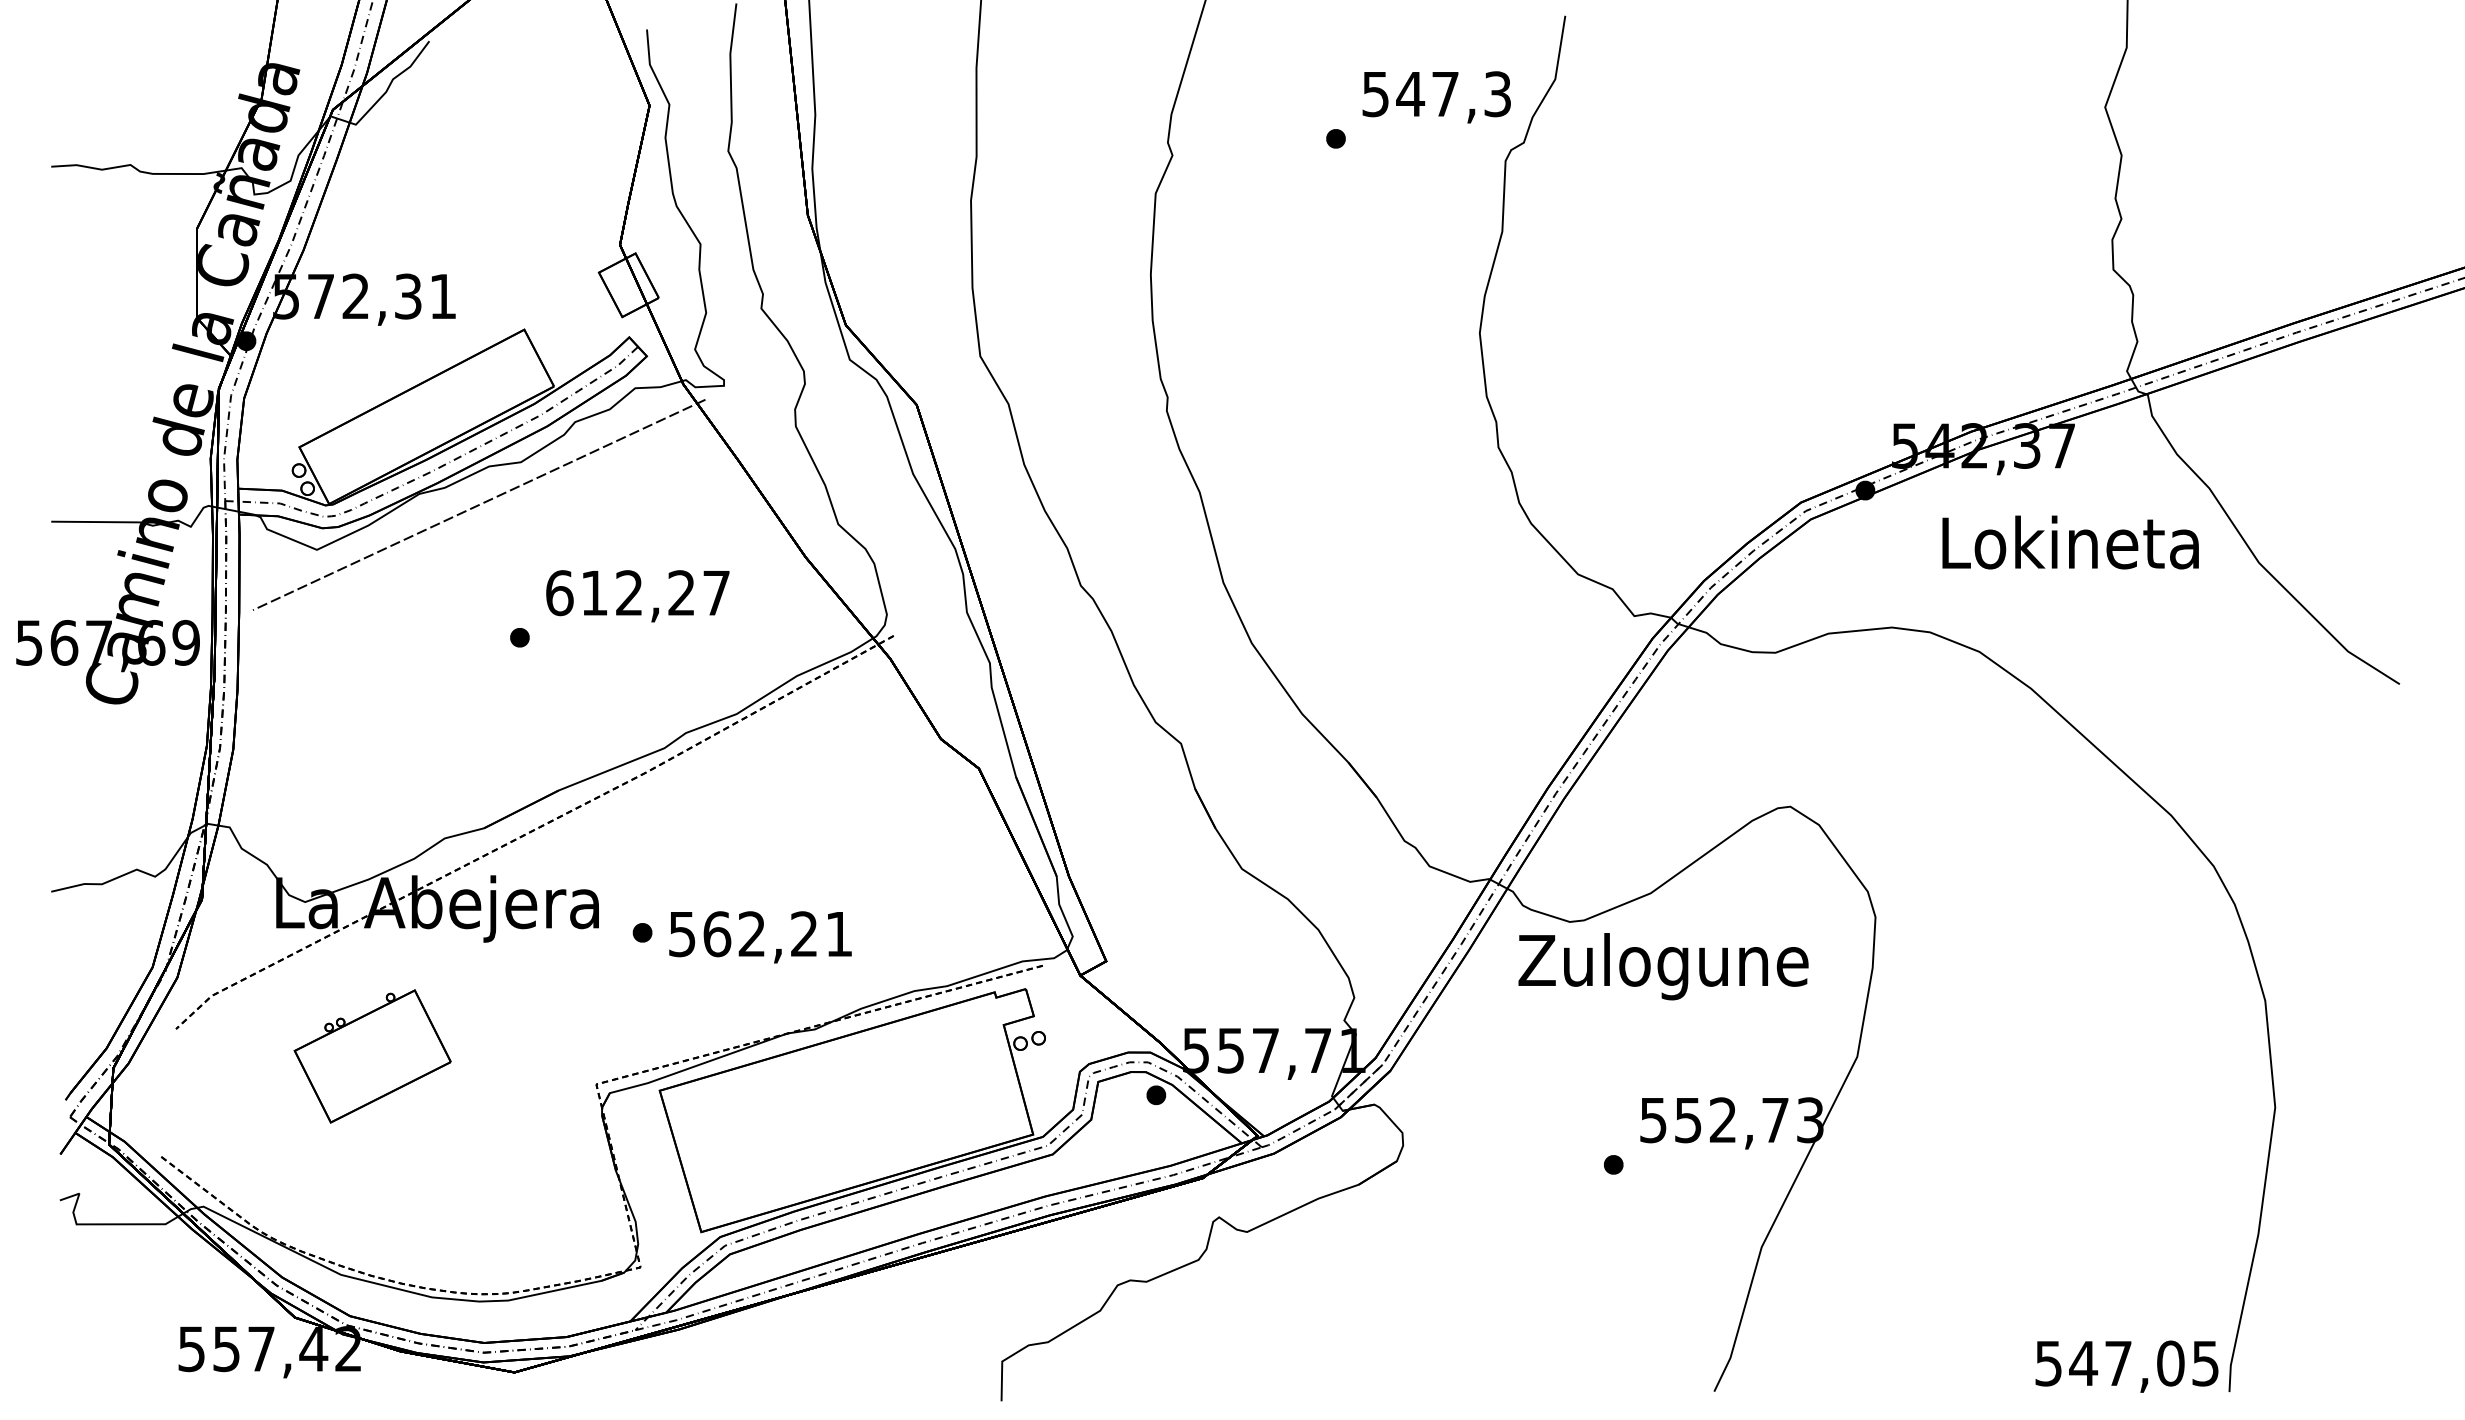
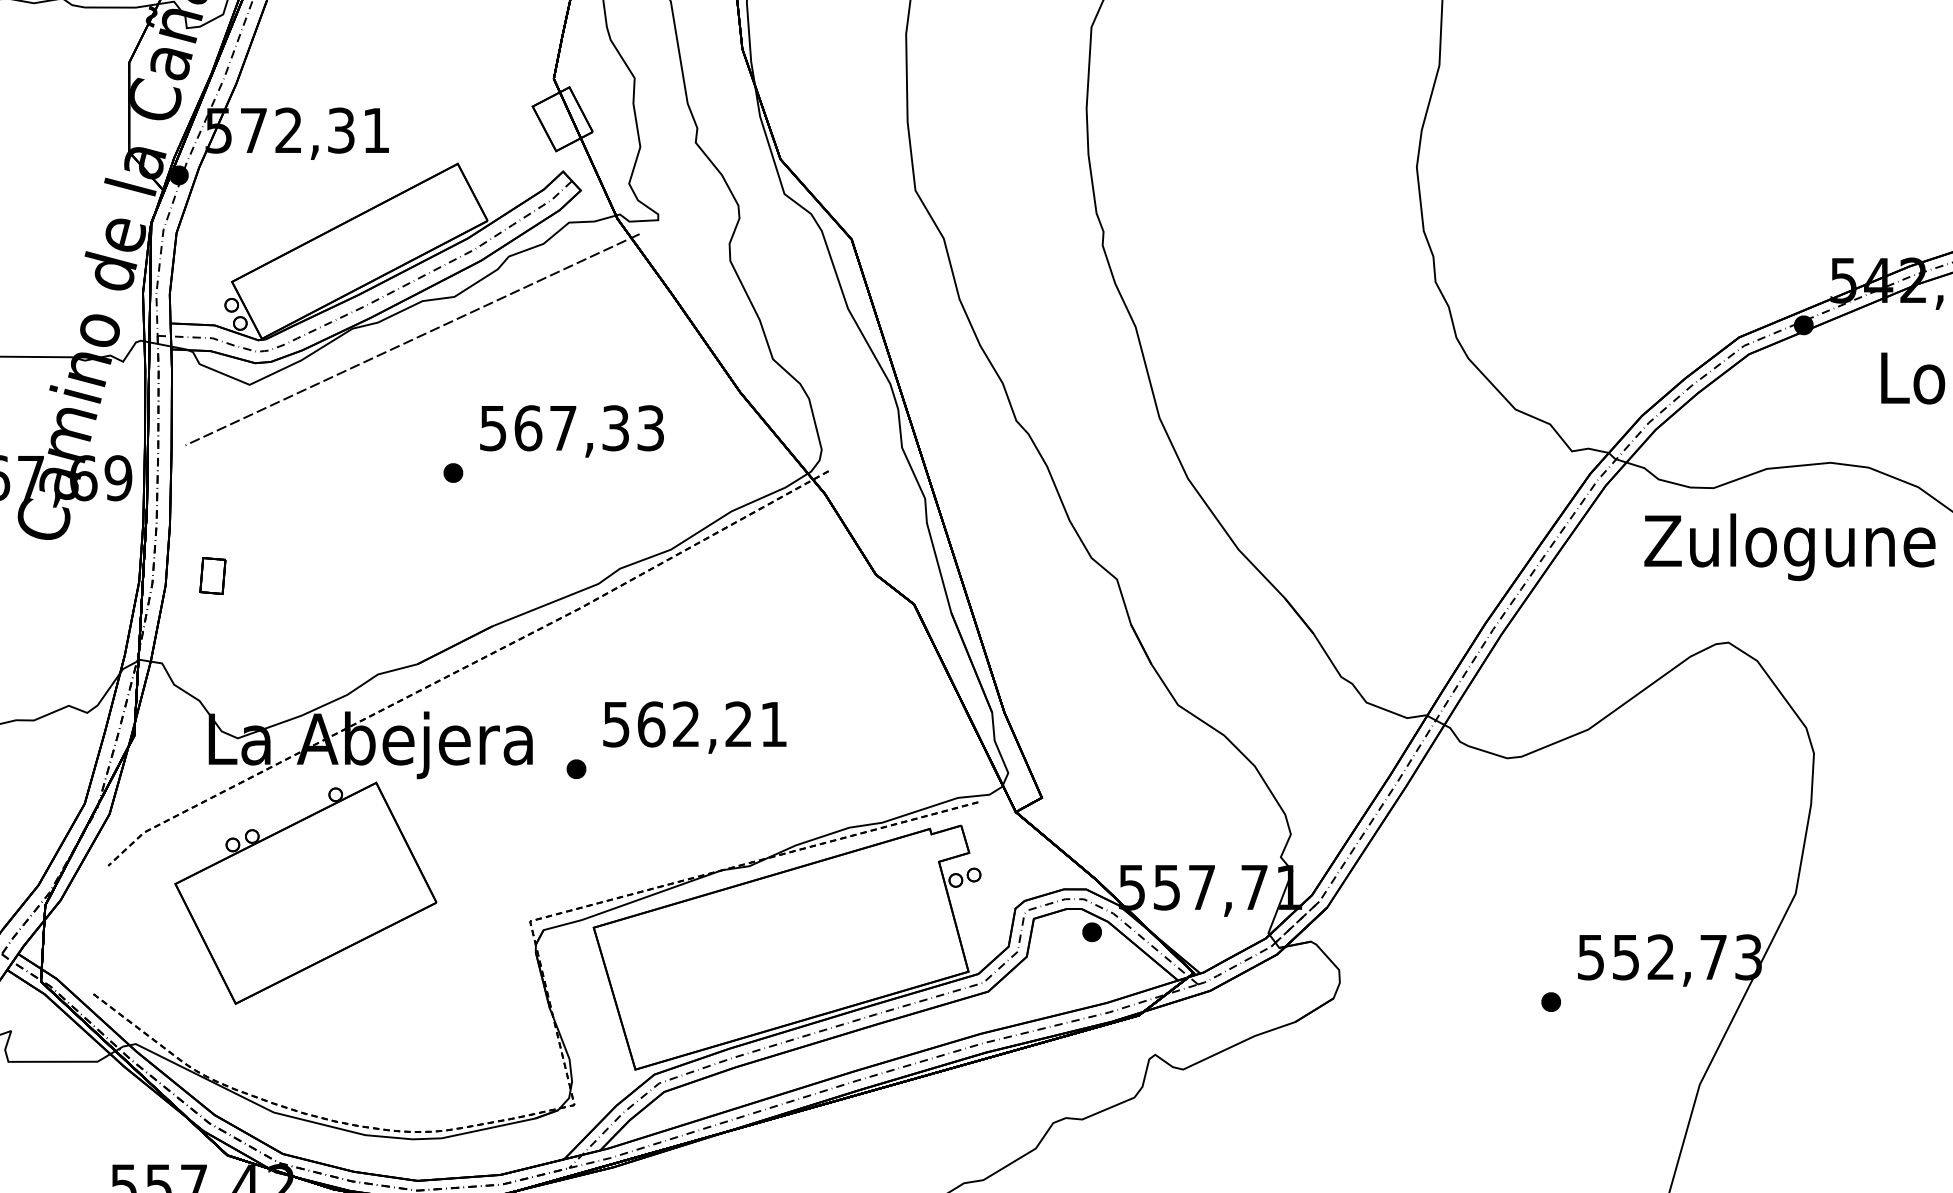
text: (637, 593) -> (571, 428), 612,27 -> 567,33
part: (279, 740) -> (212, 576), added
text: (760, 937) -> (694, 727), moved
text: (1663, 966) -> (1789, 547), moved
part: (372, 1056) -> (305, 893), size x1.67

